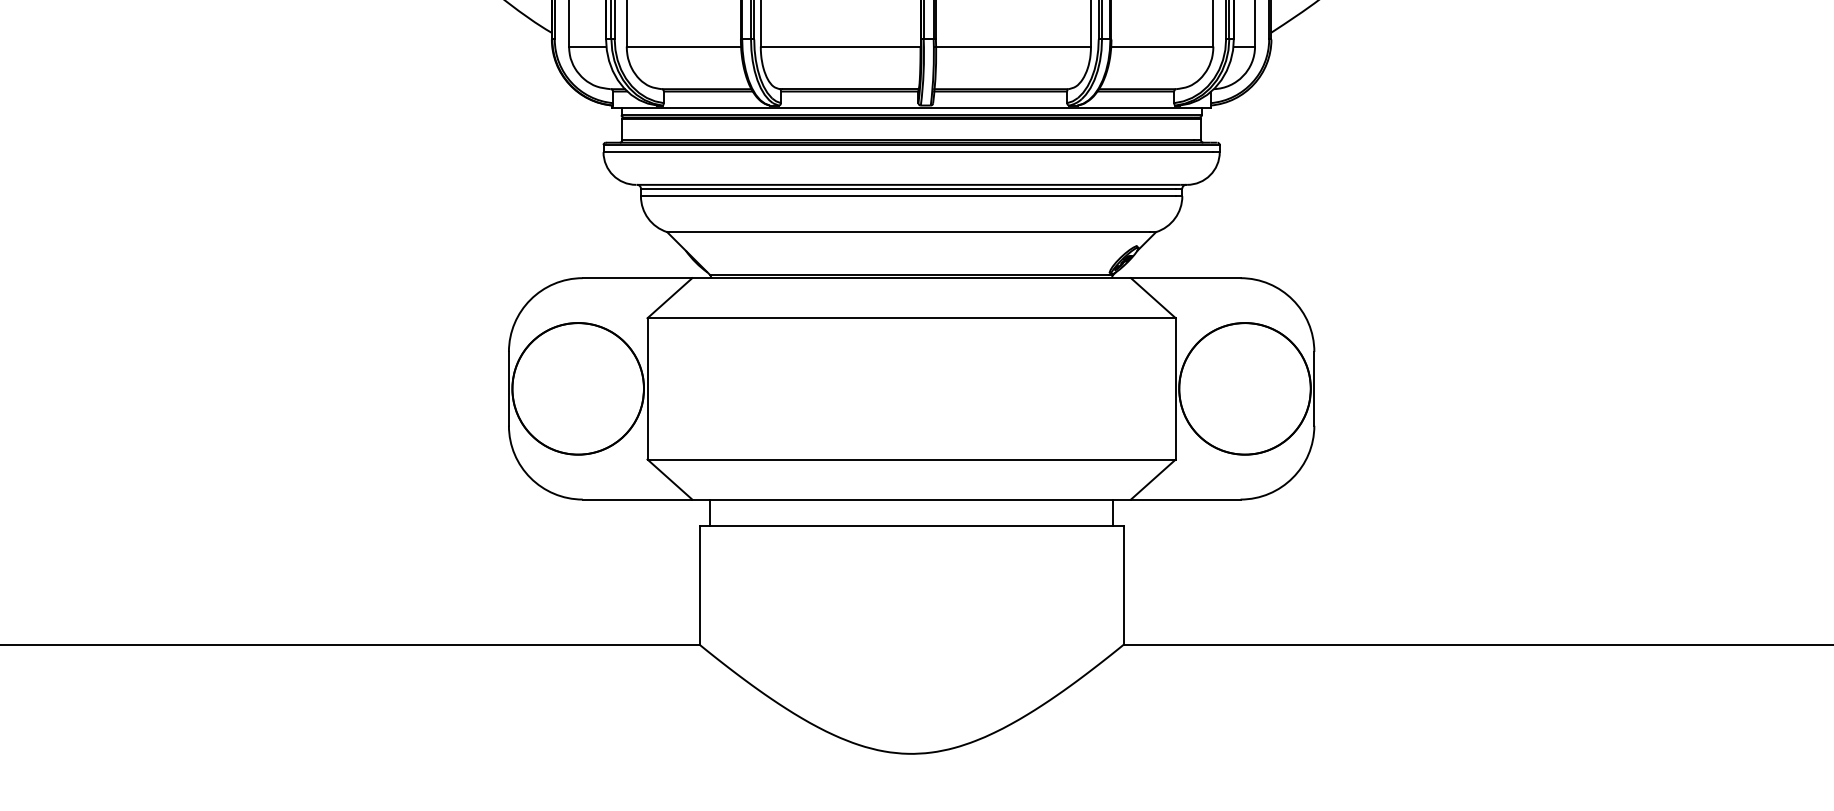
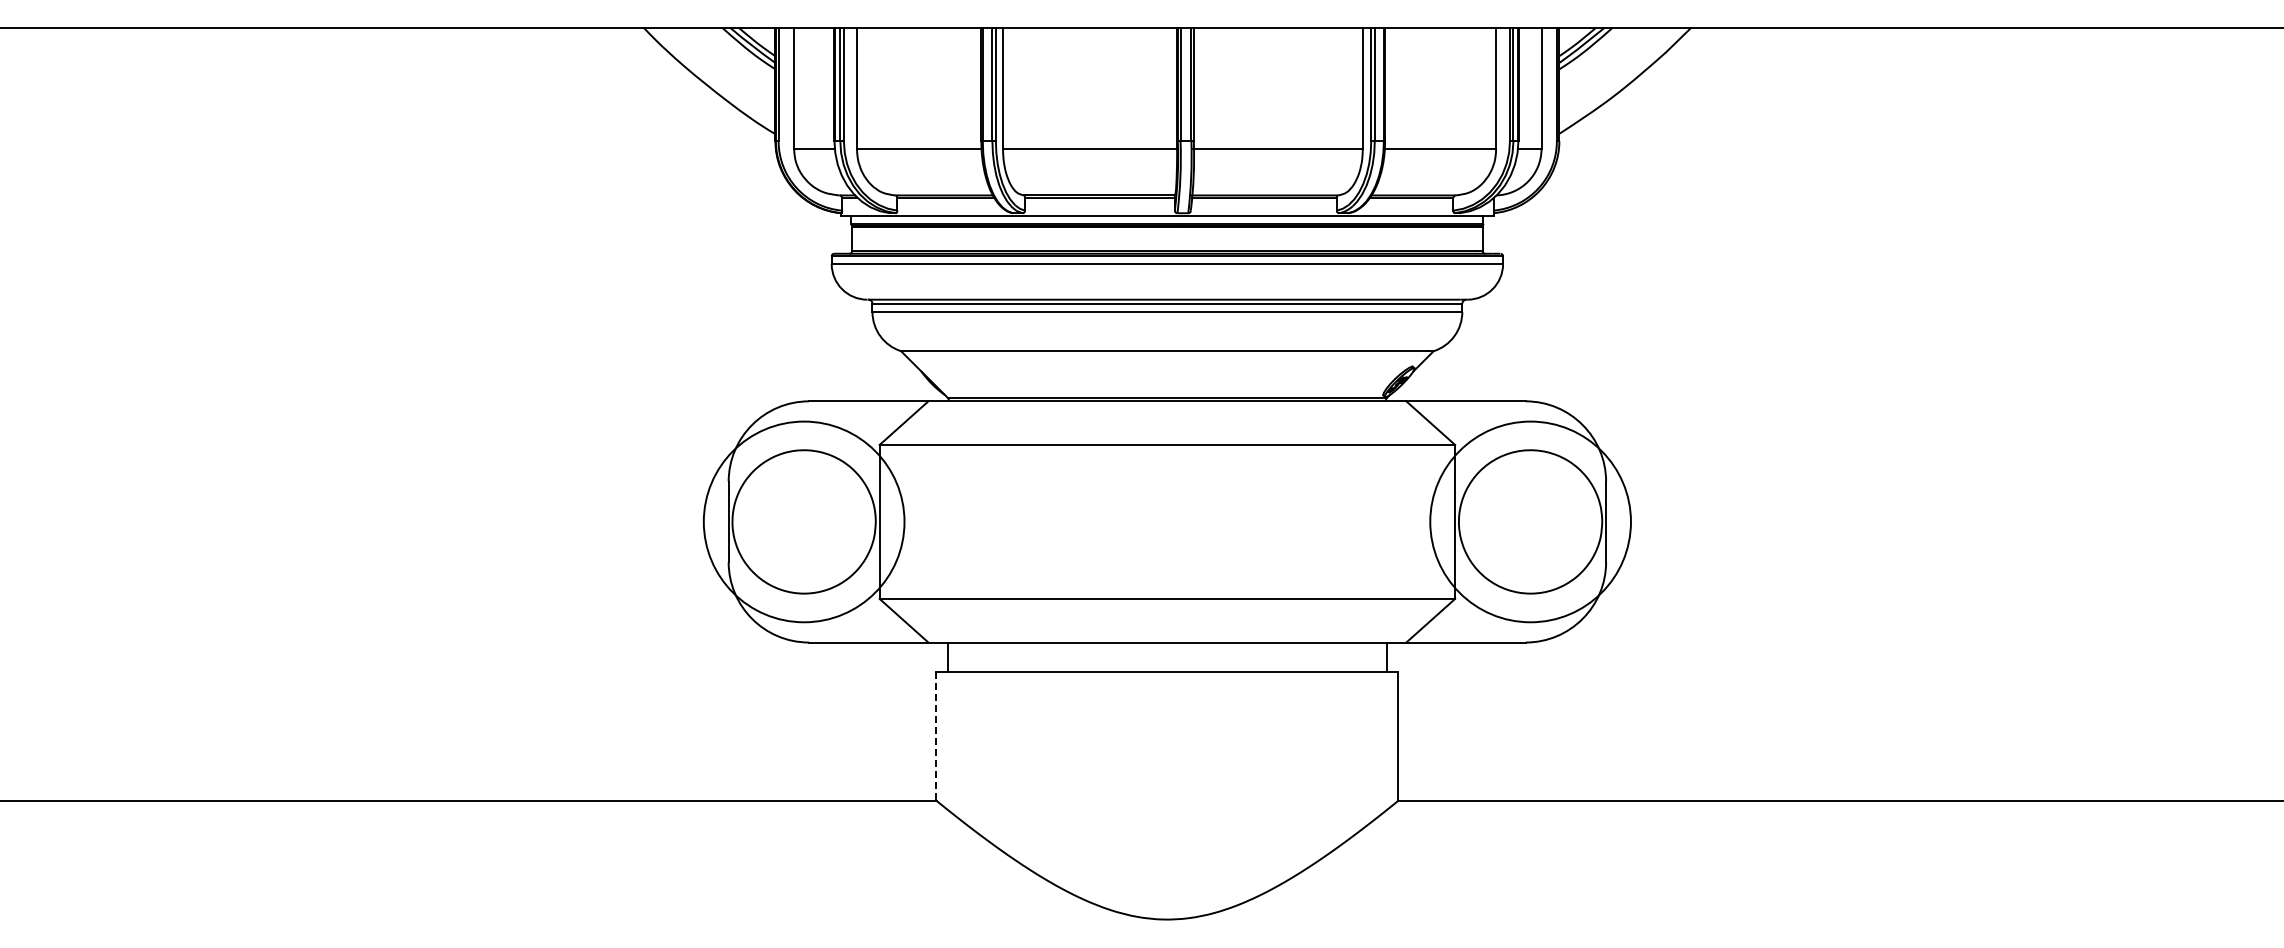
circle: (577, 388) -> (803, 521), size x1.4
circle: (1244, 388) -> (1530, 521), size x1.4
line: (699, 585) -> (936, 736), solid -> dashed

